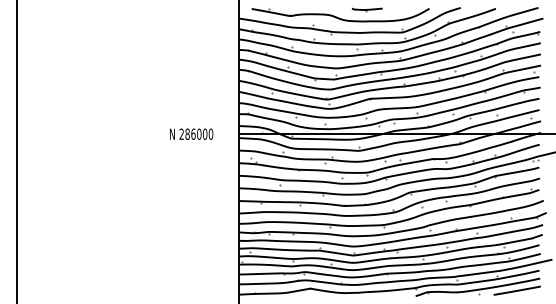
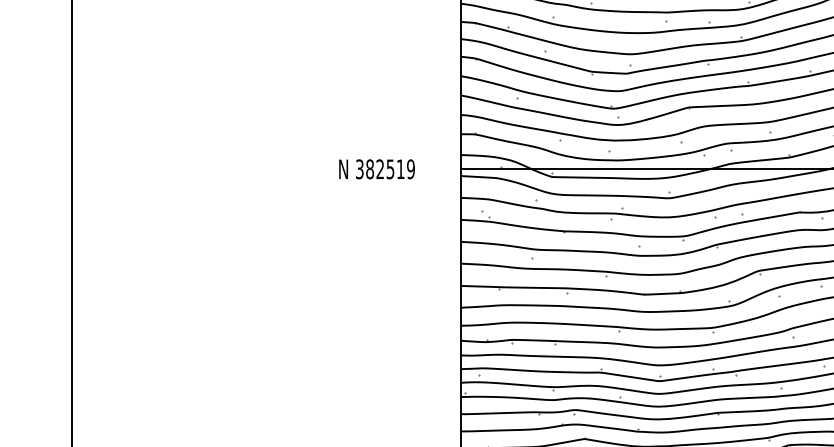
text: (195, 133) -> (383, 167), 286000 -> 382519

